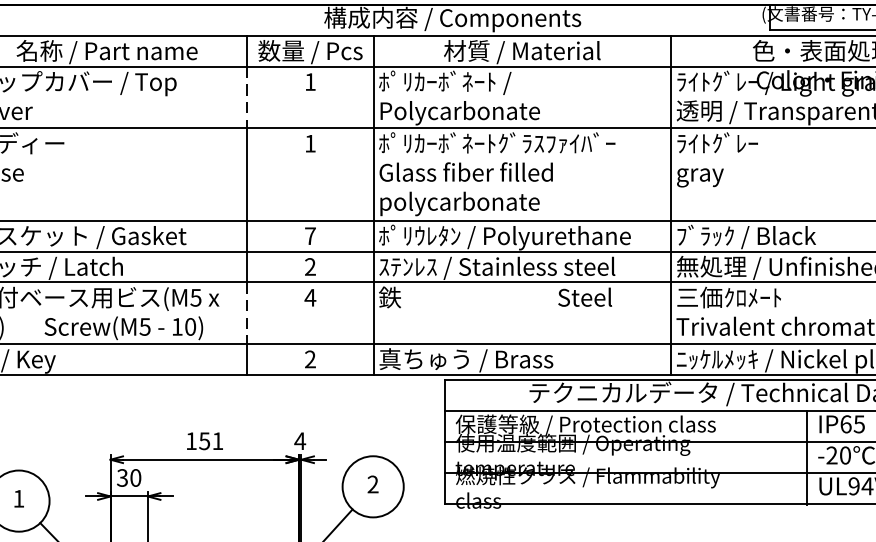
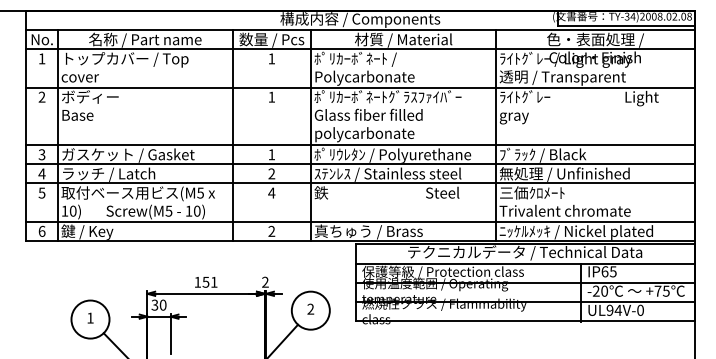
line: (247, 97) -> (232, 68), dashed -> solid
text: (309, 235) -> (271, 154), 7 -> 1
line: (247, 314) -> (232, 203), dashed -> solid
text: (300, 439) -> (265, 281), 4 -> 2

